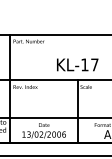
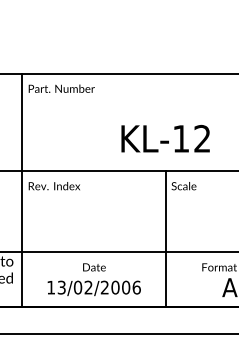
text: (94, 64) -> (201, 137), KL-17 -> KL-12

